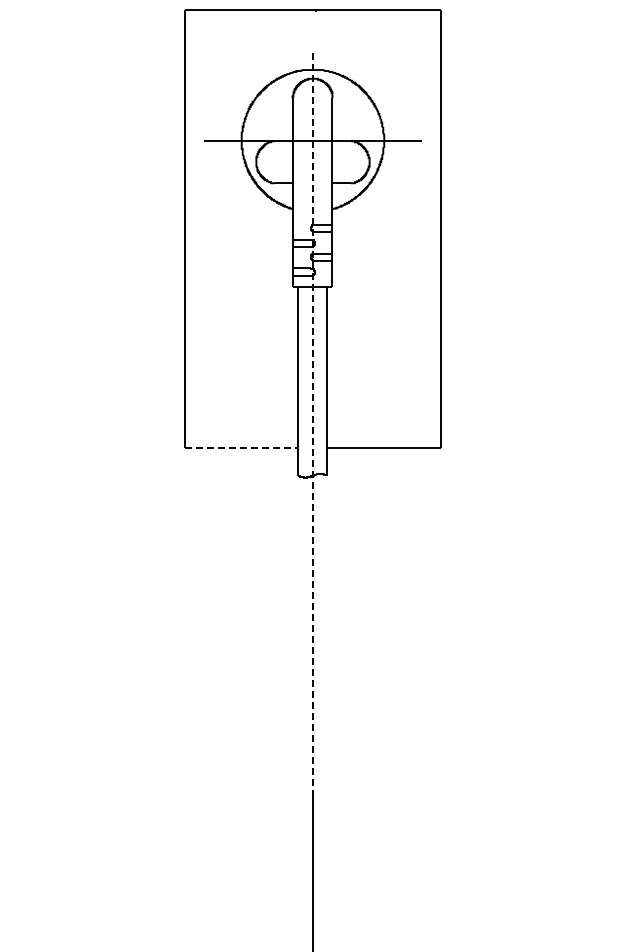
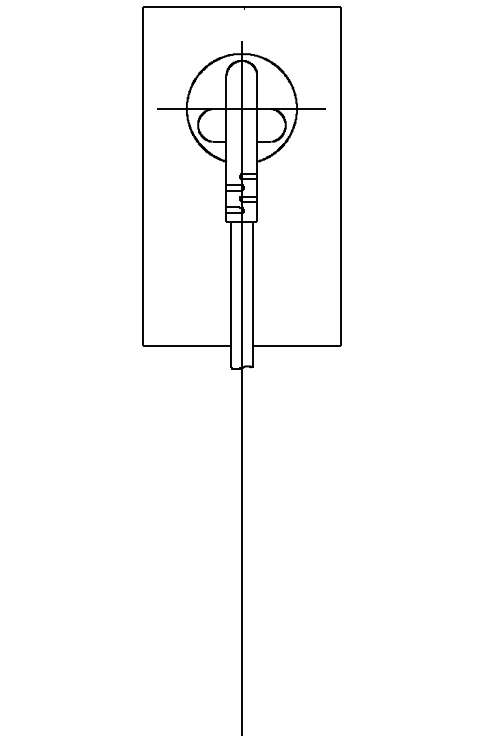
line: (312, 422) -> (241, 326), dashed -> solid
line: (241, 447) -> (186, 345), dashed -> solid

